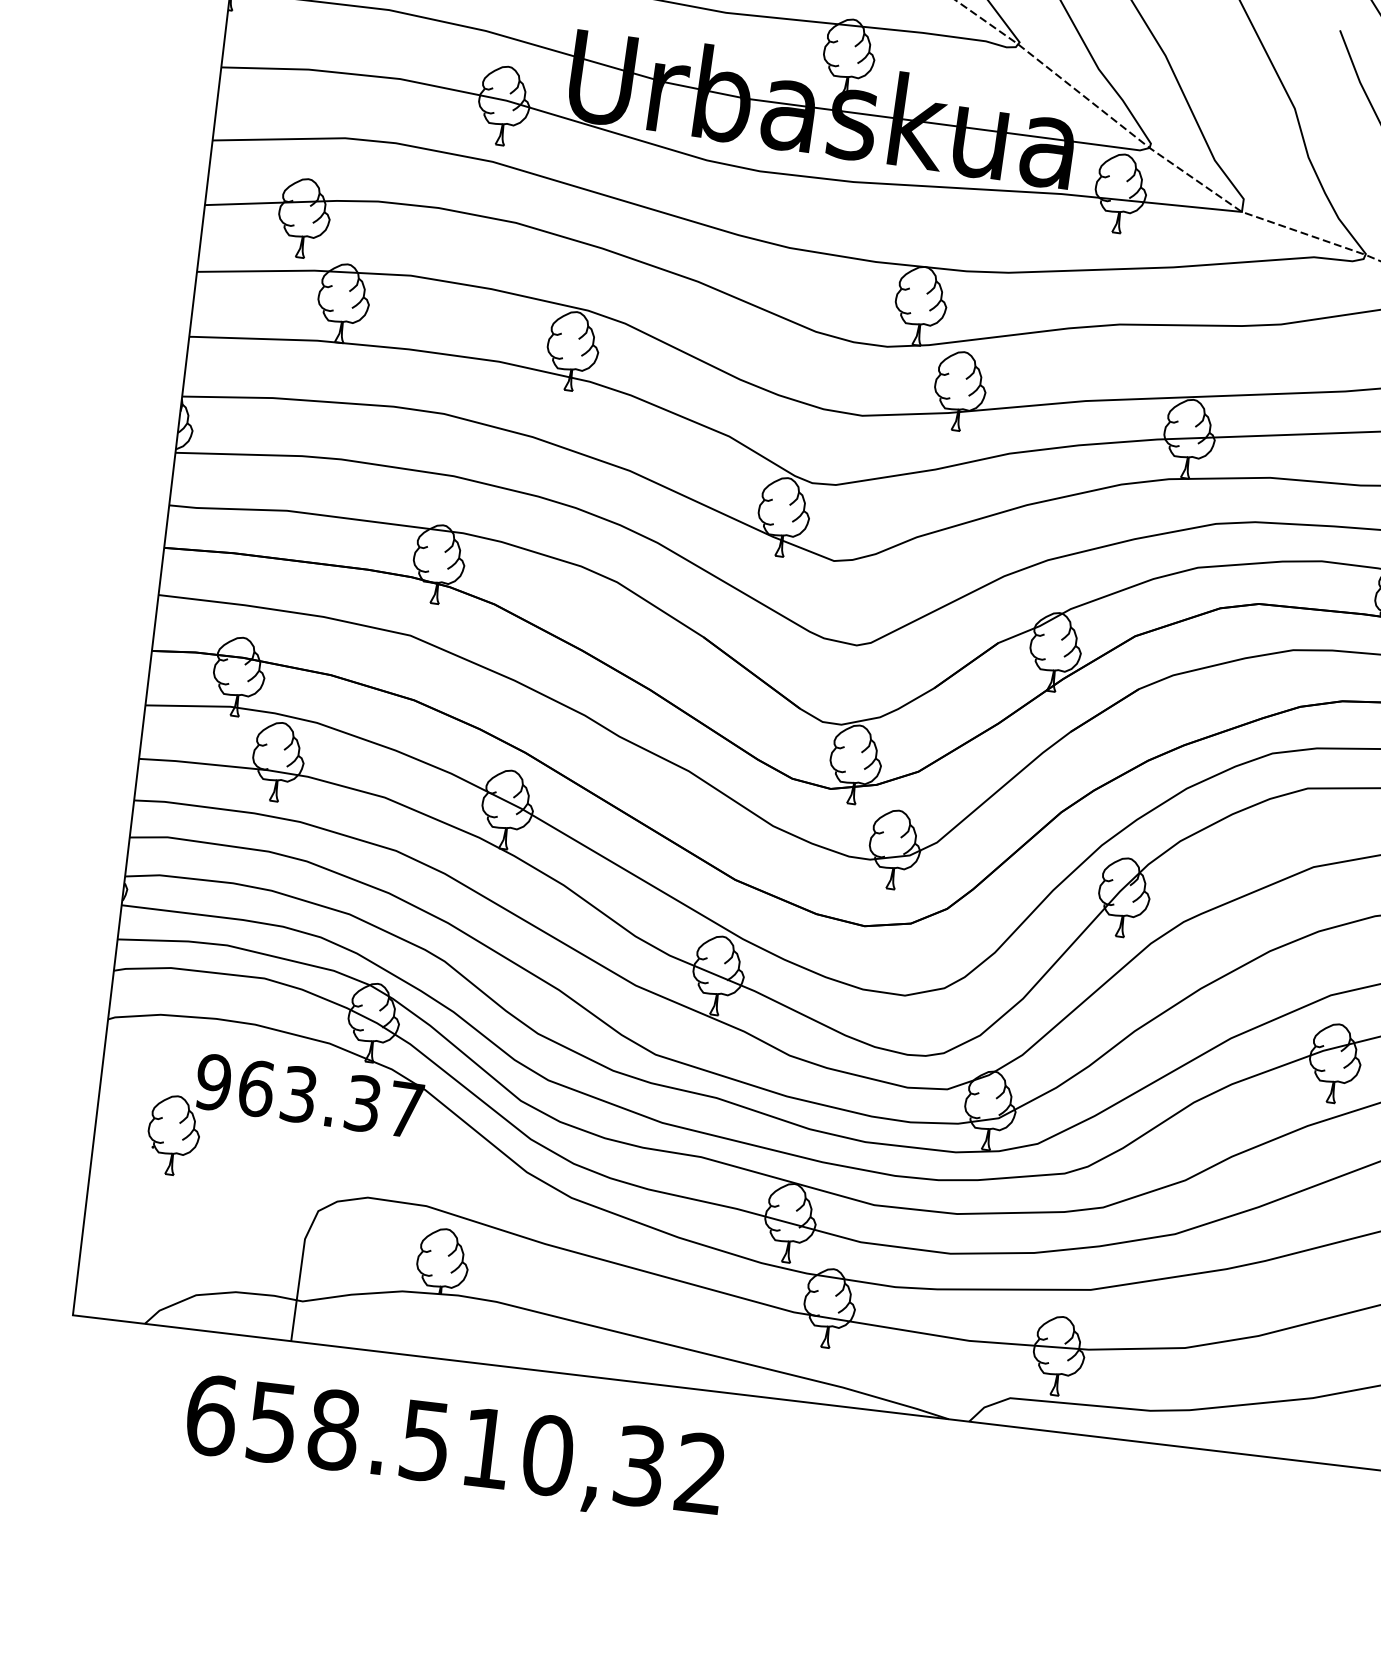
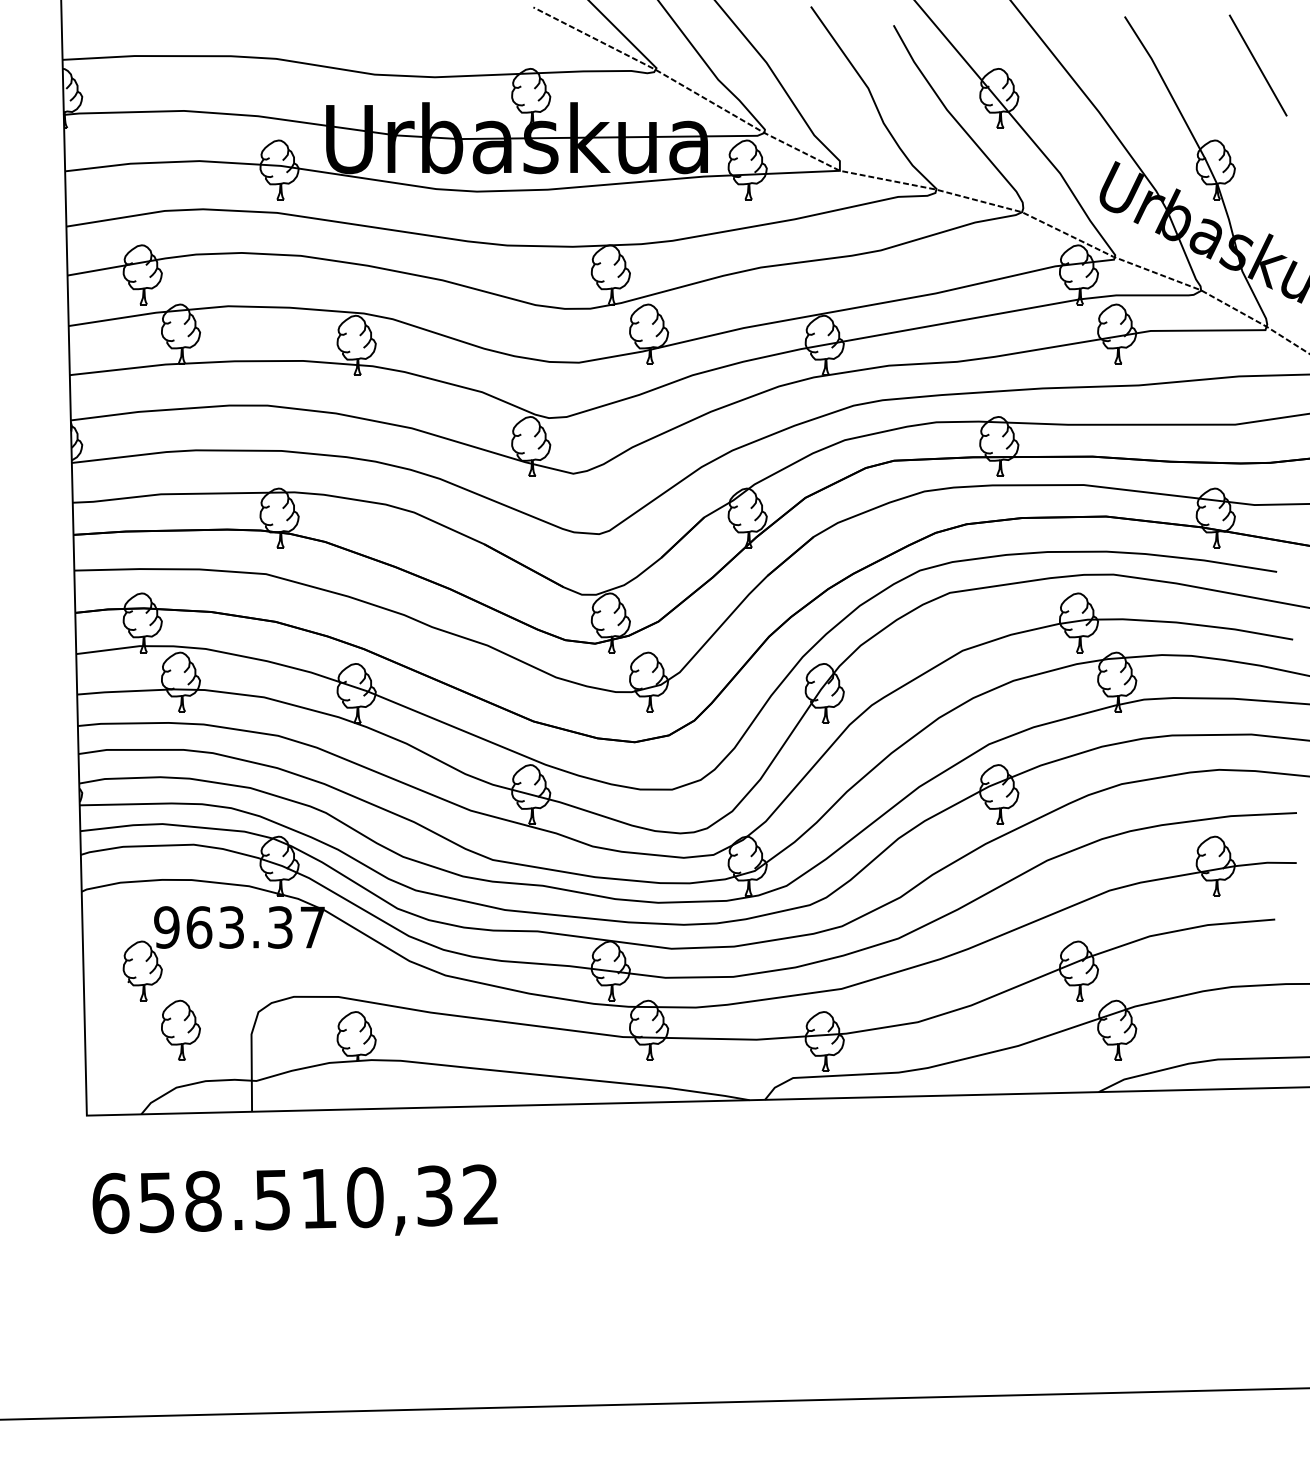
part: (212, 1219) -> (180, 1029), added
text: (454, 1444) -> (294, 1199), moved

